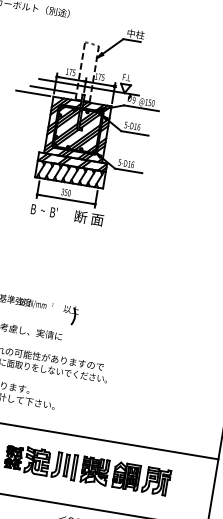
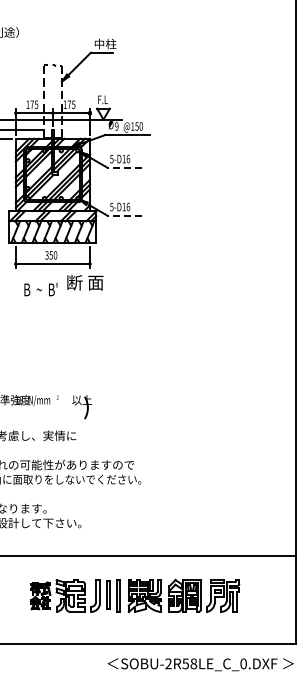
line: (134, 133) -> (124, 167), solid -> dashed
line: (128, 170) -> (124, 215), solid -> dashed
text: (44, 210) -> (40, 289), moved

